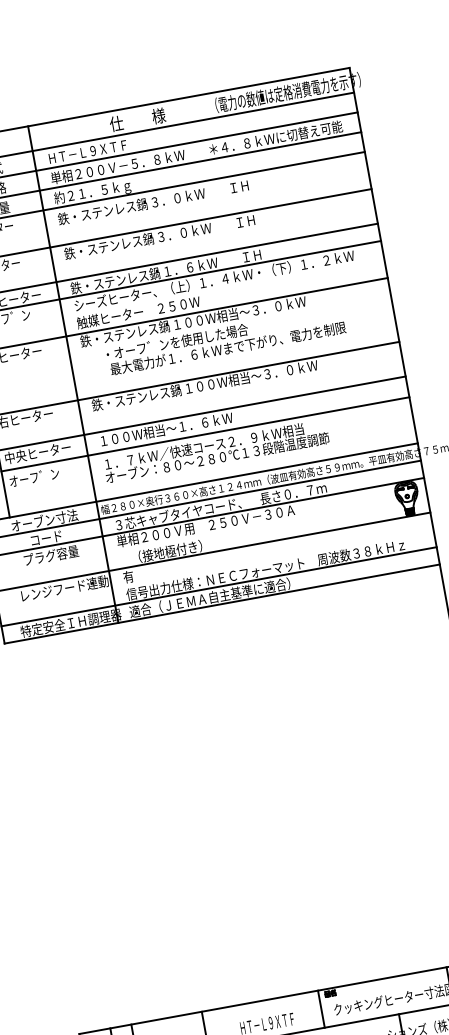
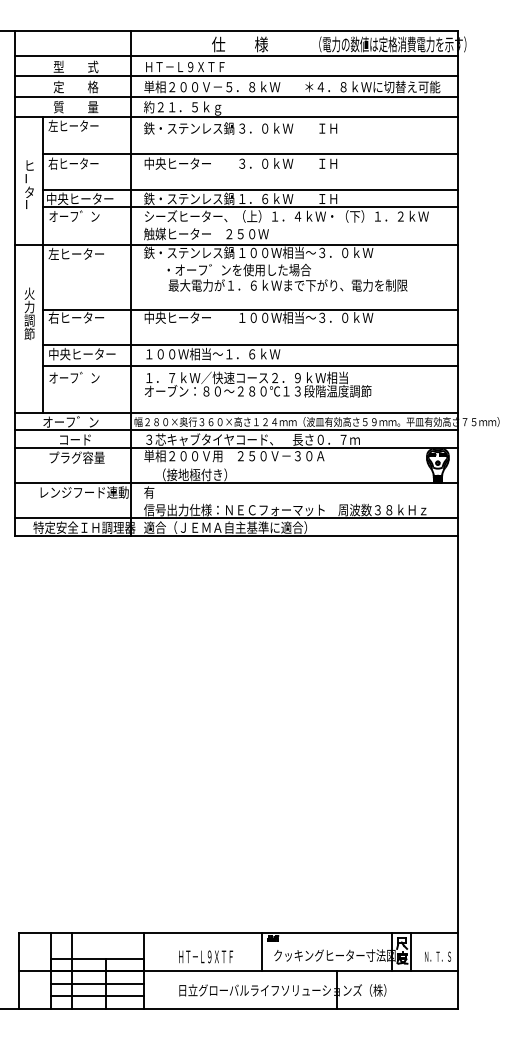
text: (109, 246) -> (189, 163), 鉄・ステンレス鍋 -> 中央ヒーター
text: (136, 397) -> (189, 317), 鉄・ステンレス鍋 -> 中央ヒーター
text: (56, 517) -> (88, 421), オーブン寸法 -> オーフ゛ン

